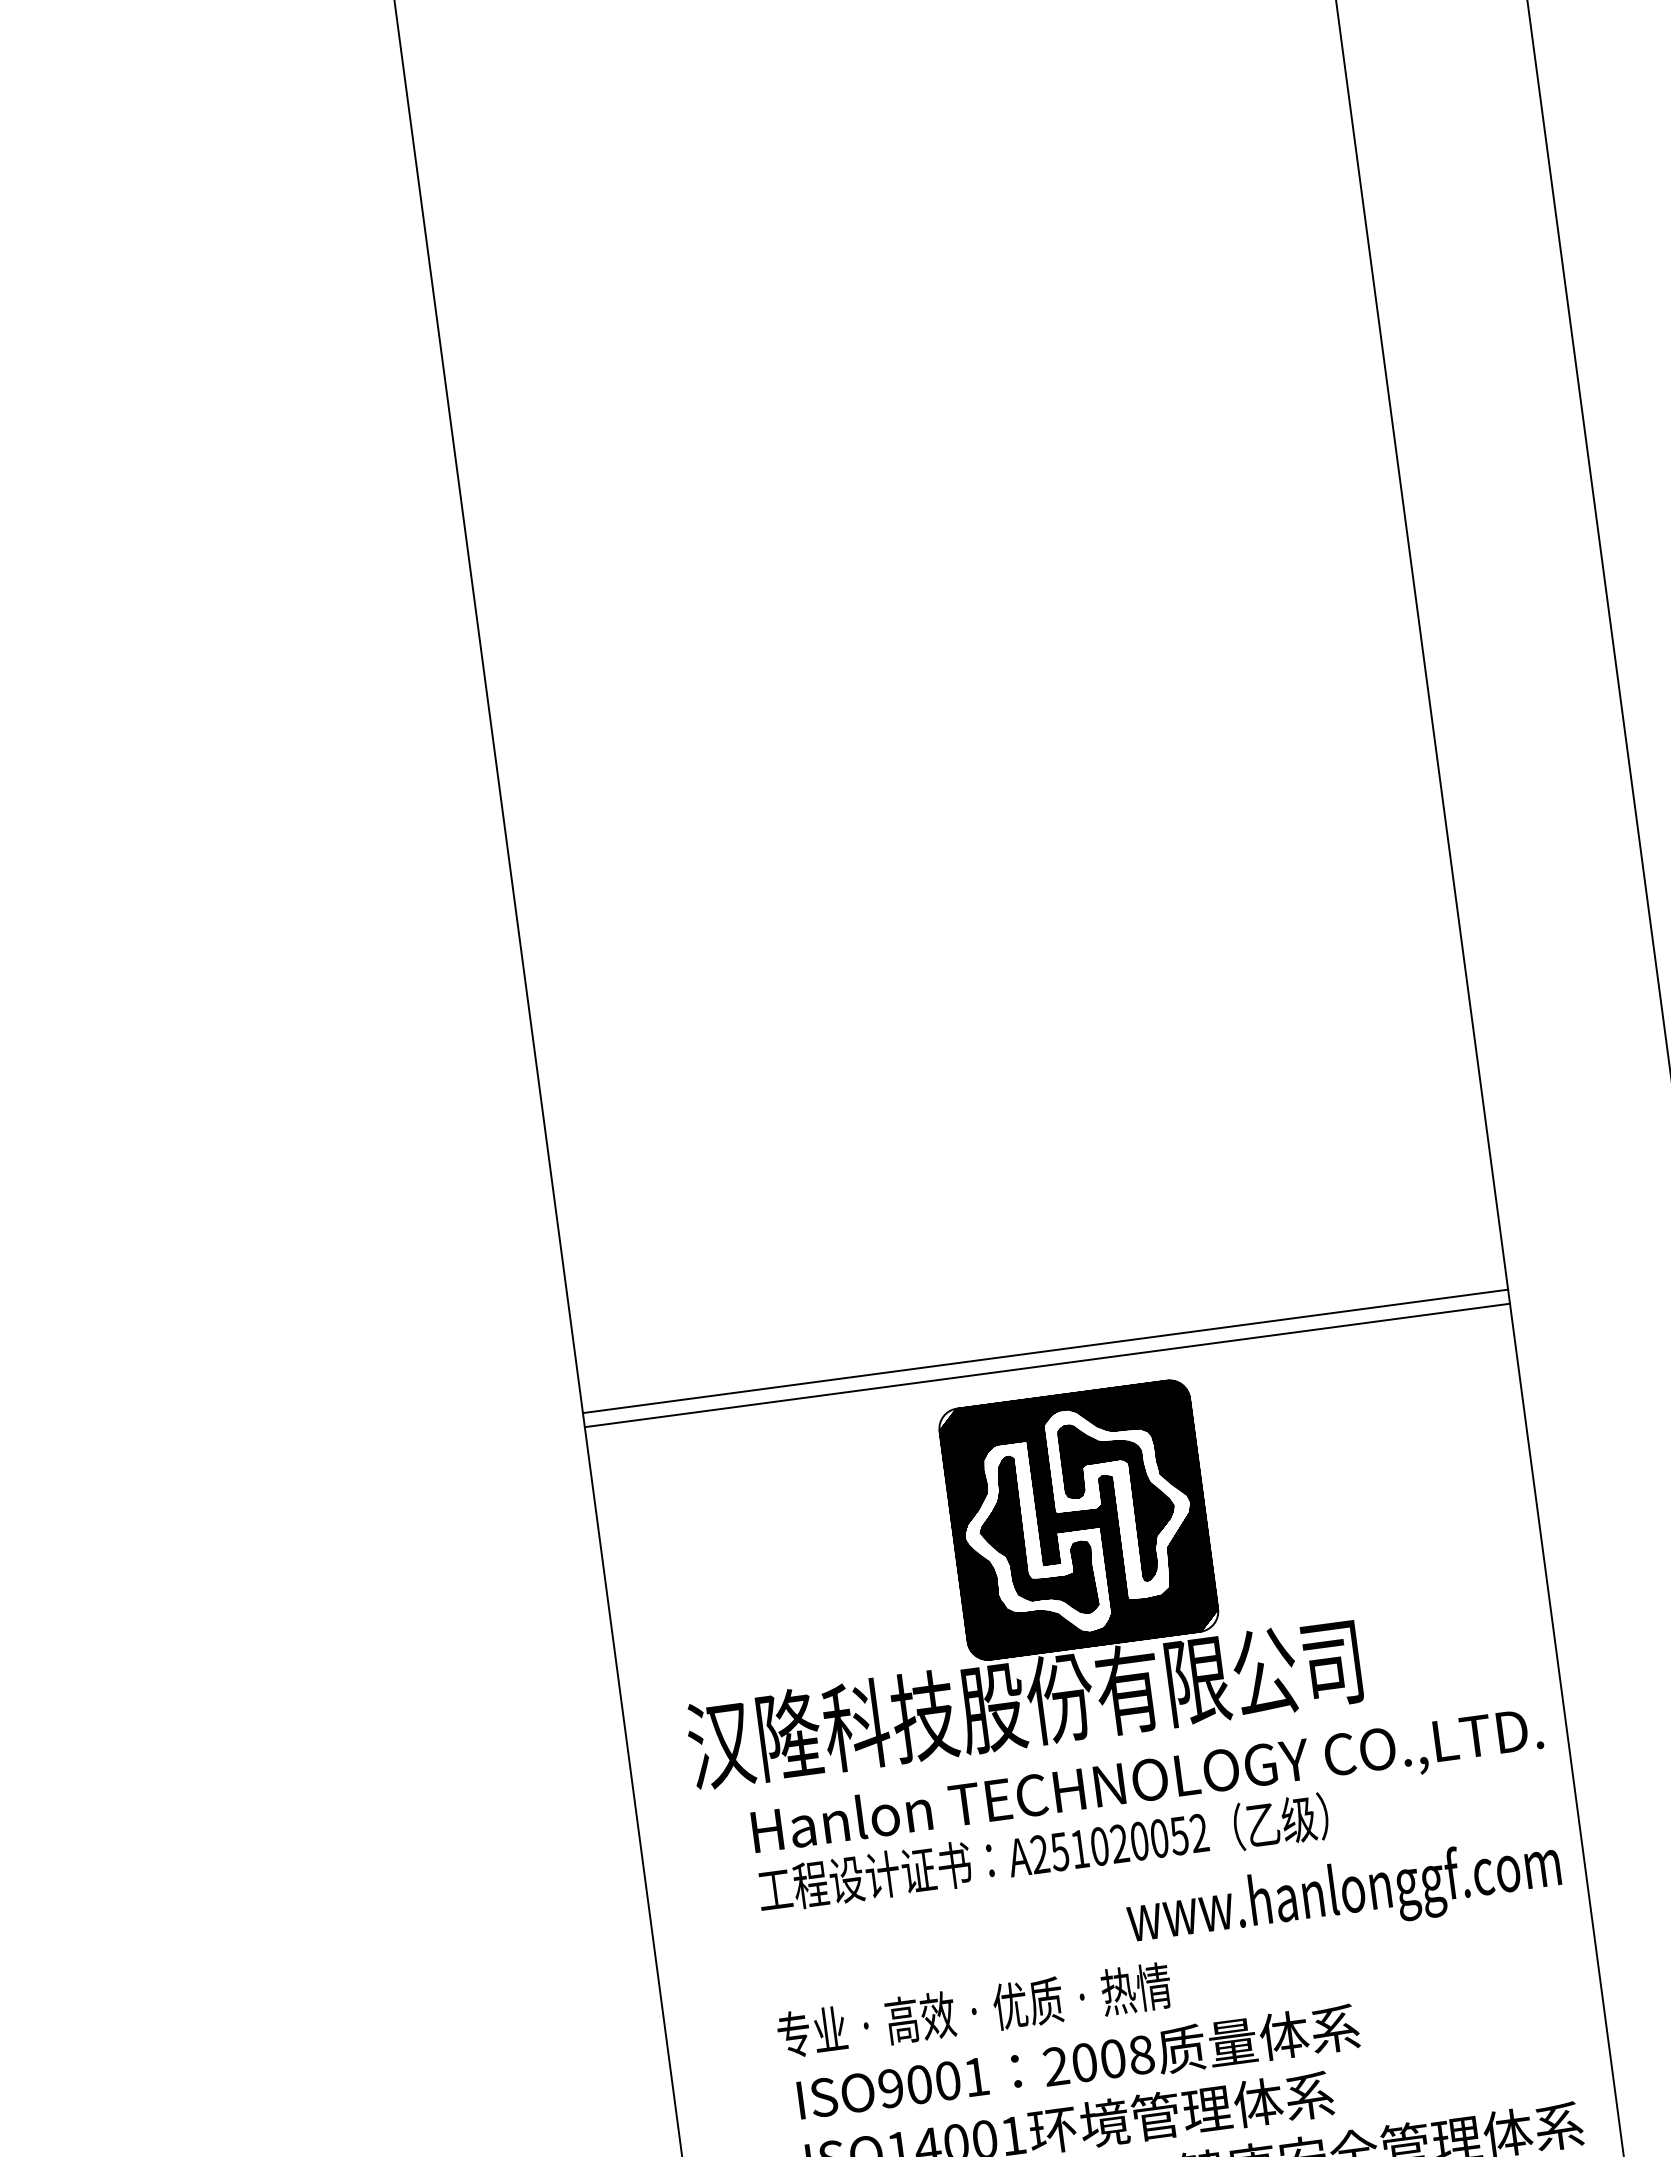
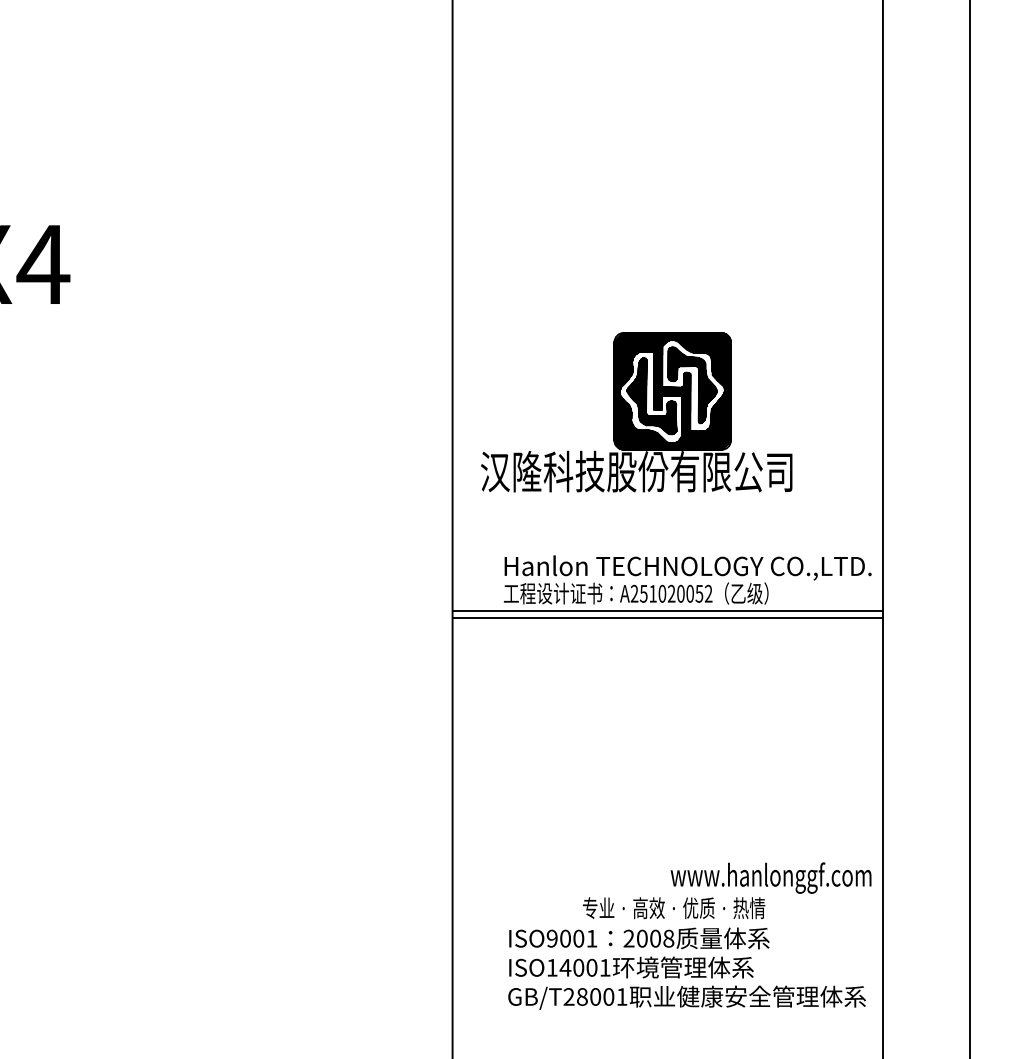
part: (1007, 1575) -> (636, 412), moved
text: (1149, 1808) -> (687, 579), moved
text: (975, 2011) -> (674, 908), moved

